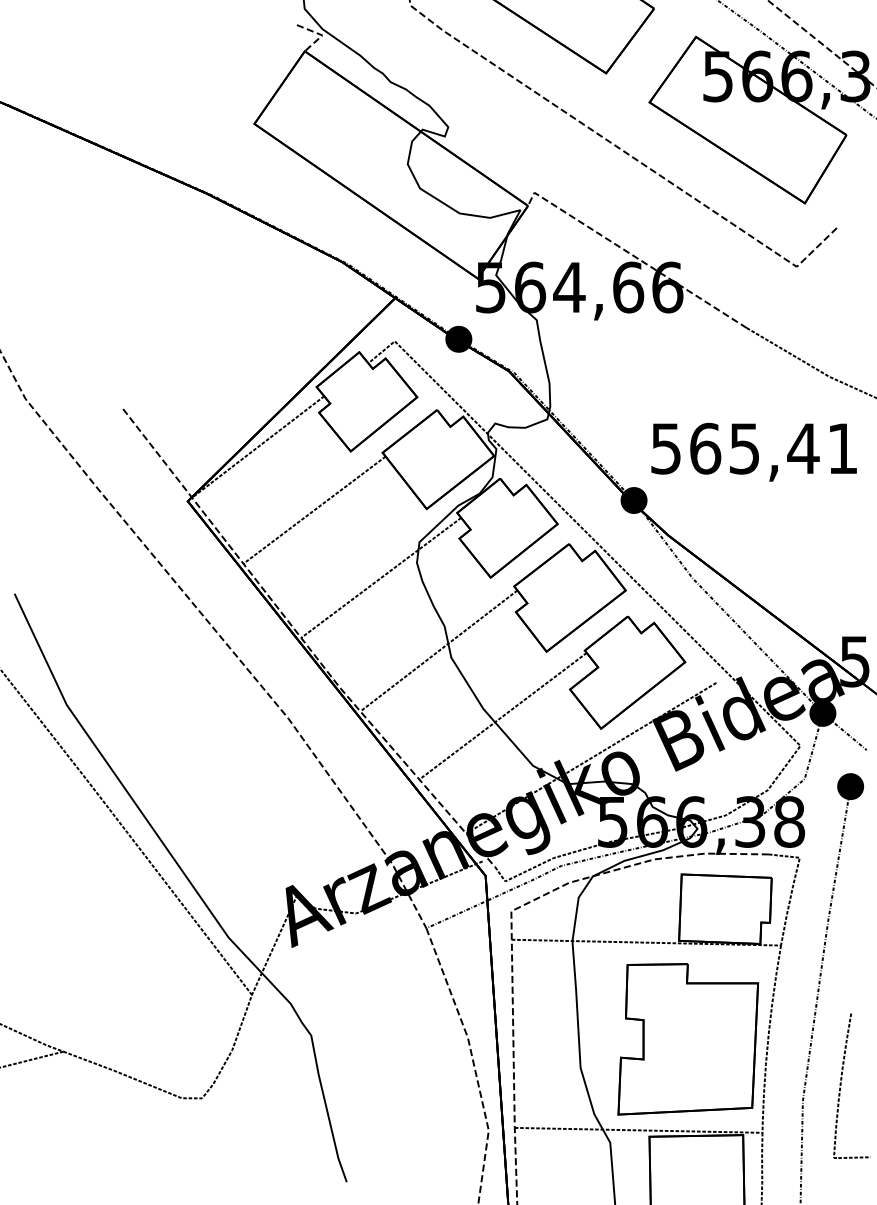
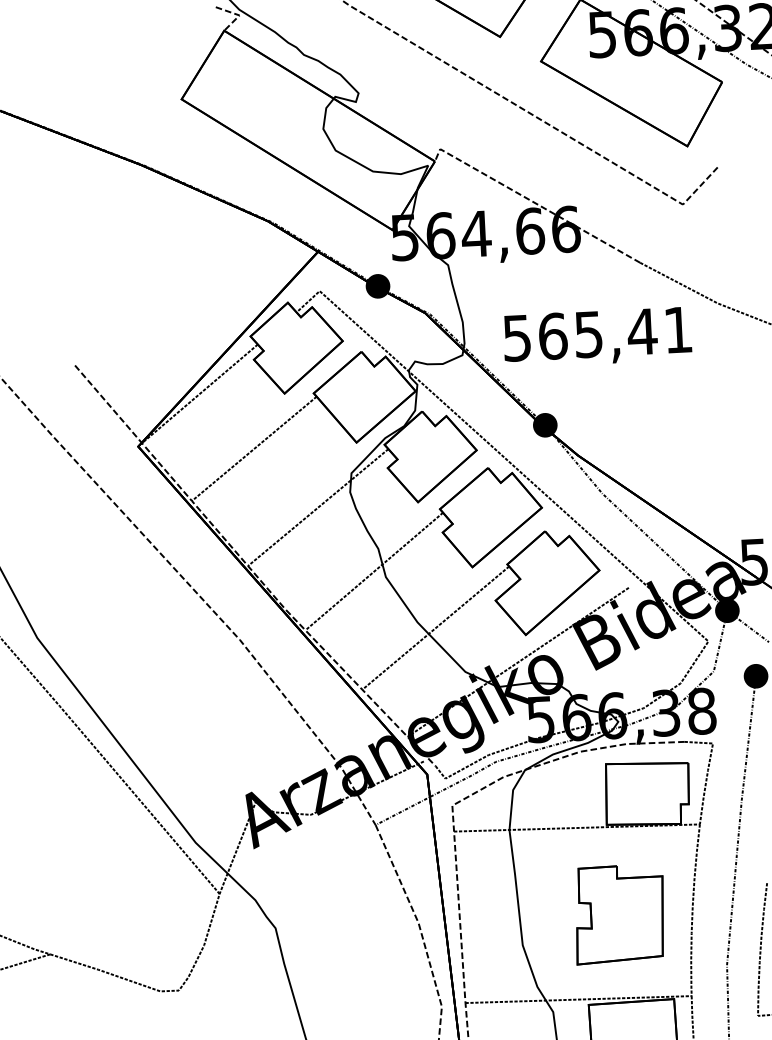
text: (753, 451) -> (596, 336), moved
part: (688, 1039) -> (619, 914), size x0.7

